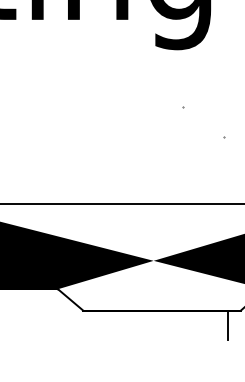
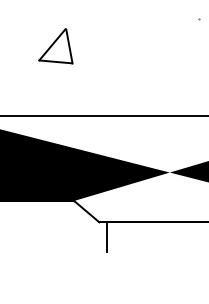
part: (39, 134) -> (55, 46), added
line: (91, 325) -> (107, 237), added

